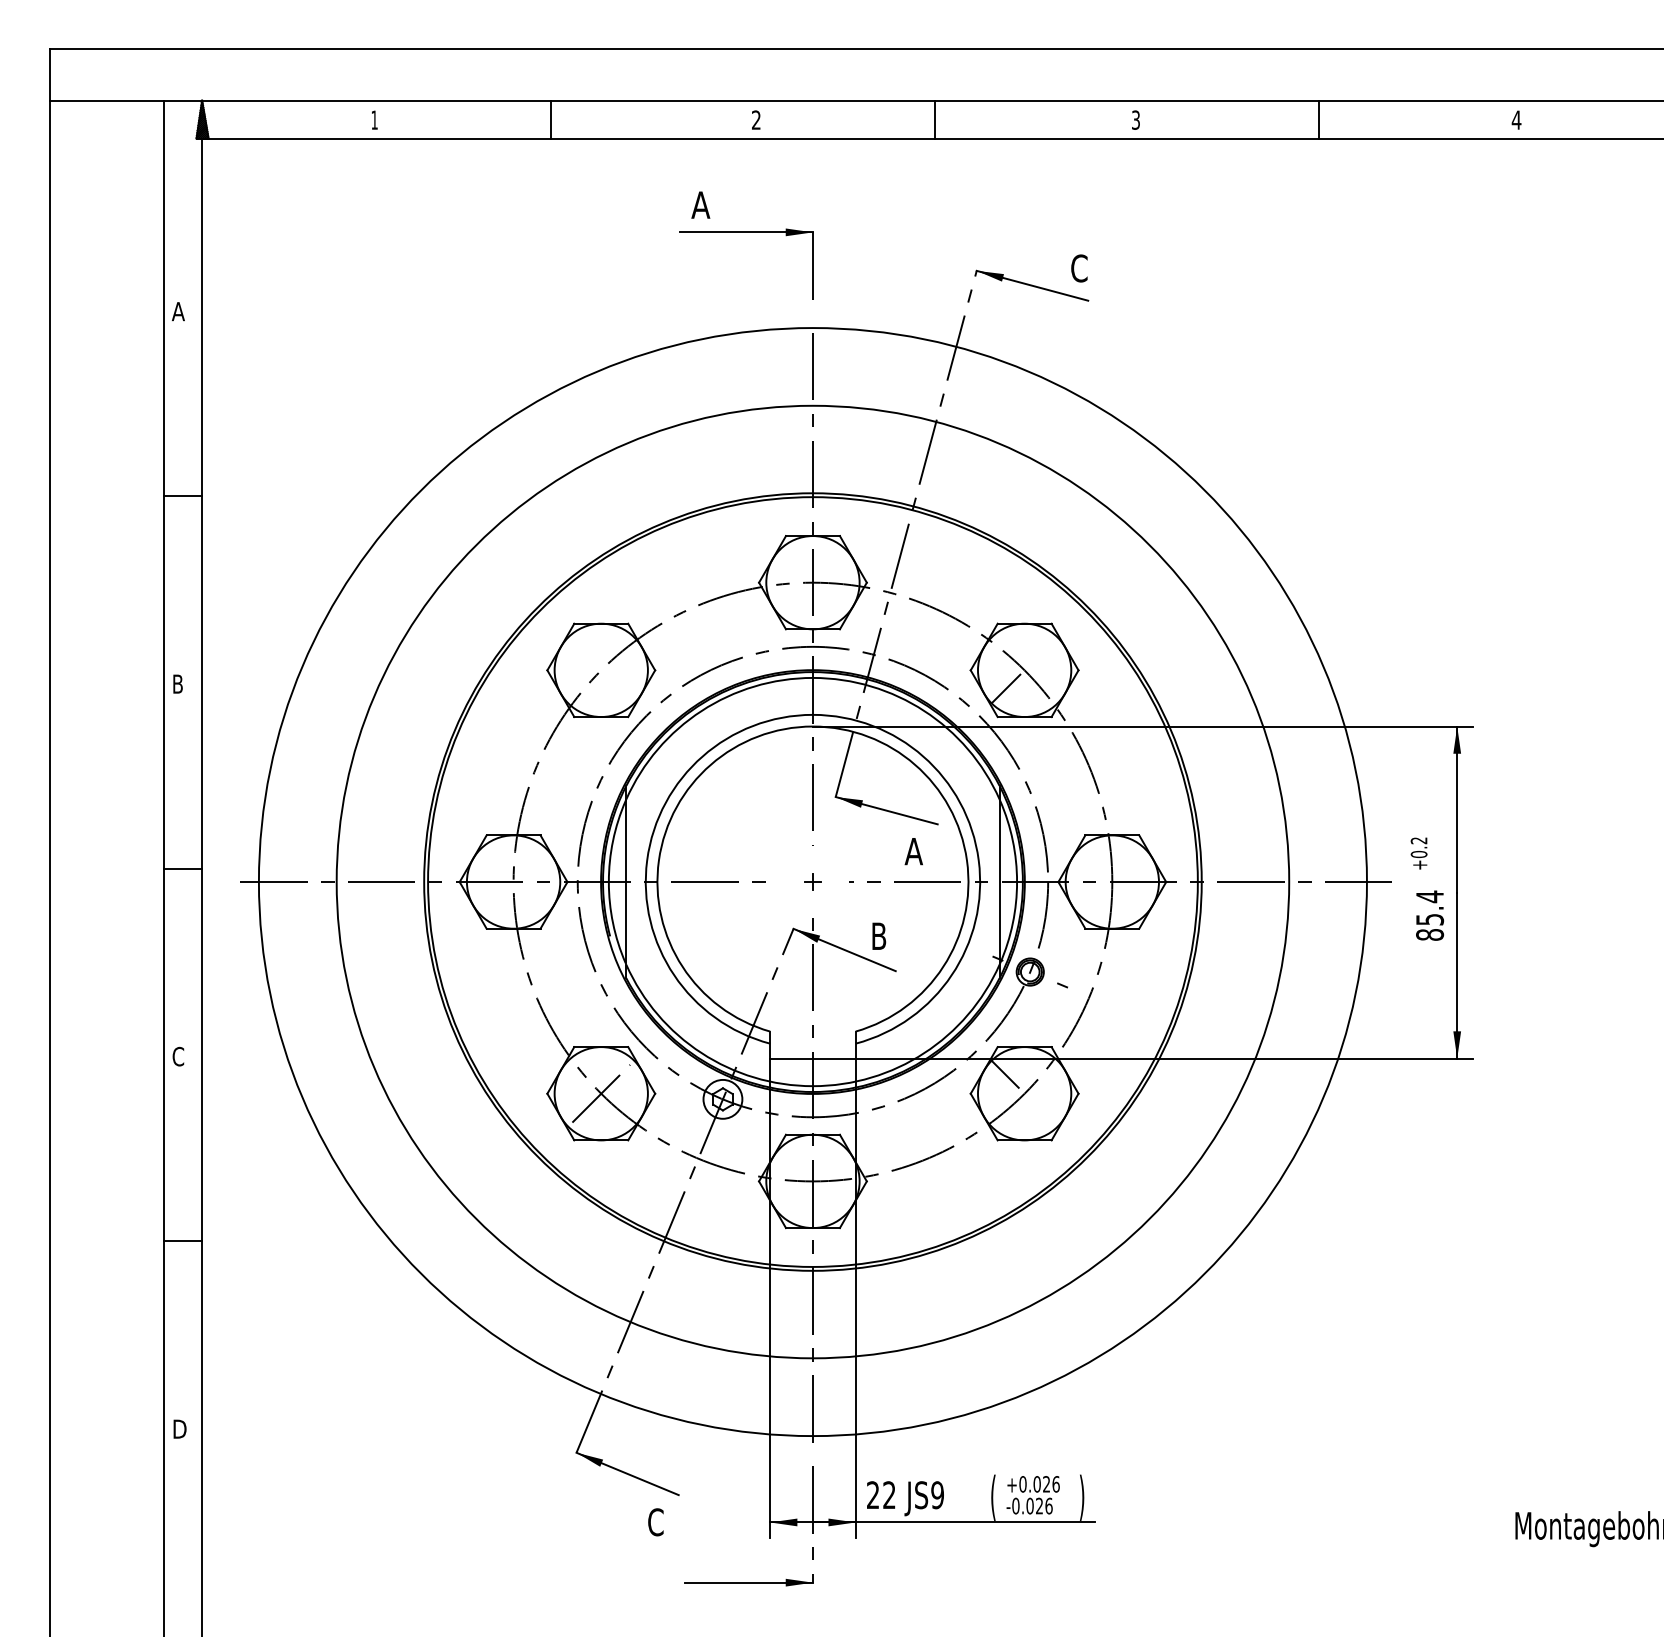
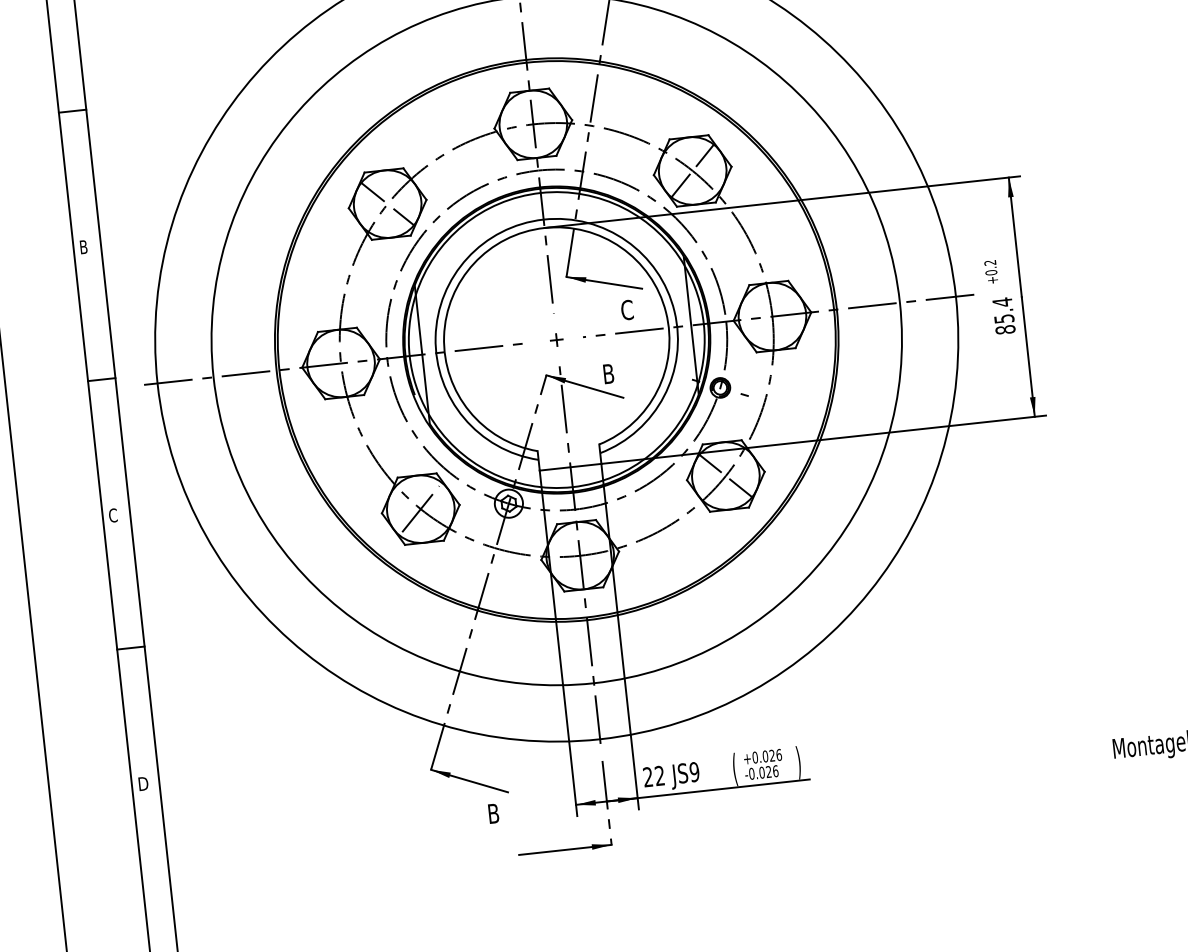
line: (582, 651) -> (372, 191), added
line: (1043, 651) -> (704, 155), added
line: (621, 690) -> (403, 217), added
text: (913, 851) -> (626, 310), A -> C
line: (1042, 1112) -> (740, 488), added
text: (655, 1522) -> (493, 813), C -> B

